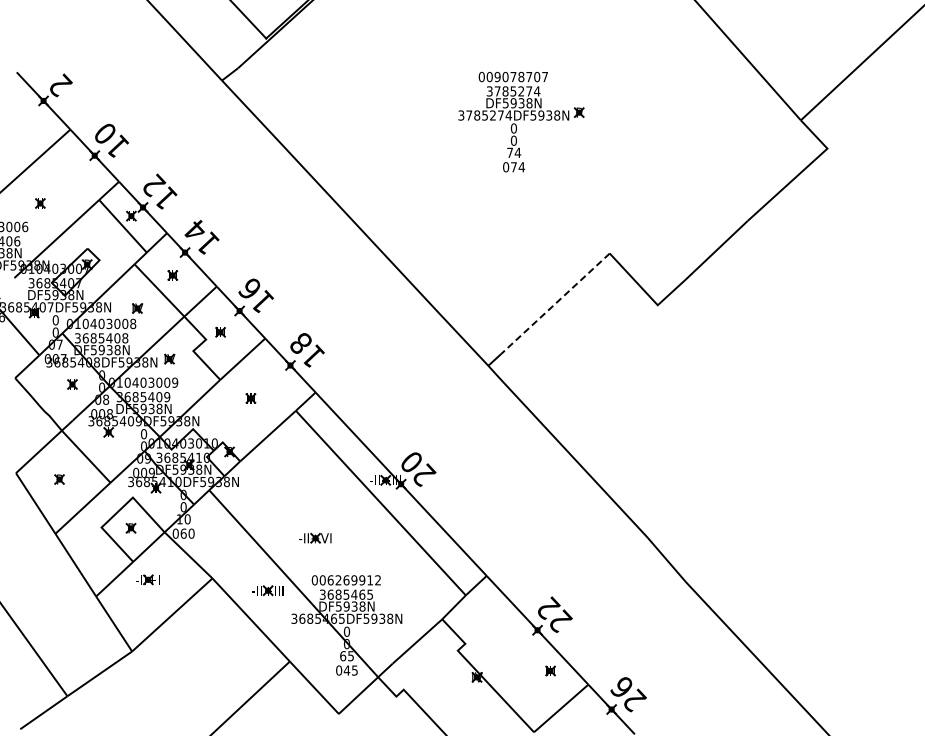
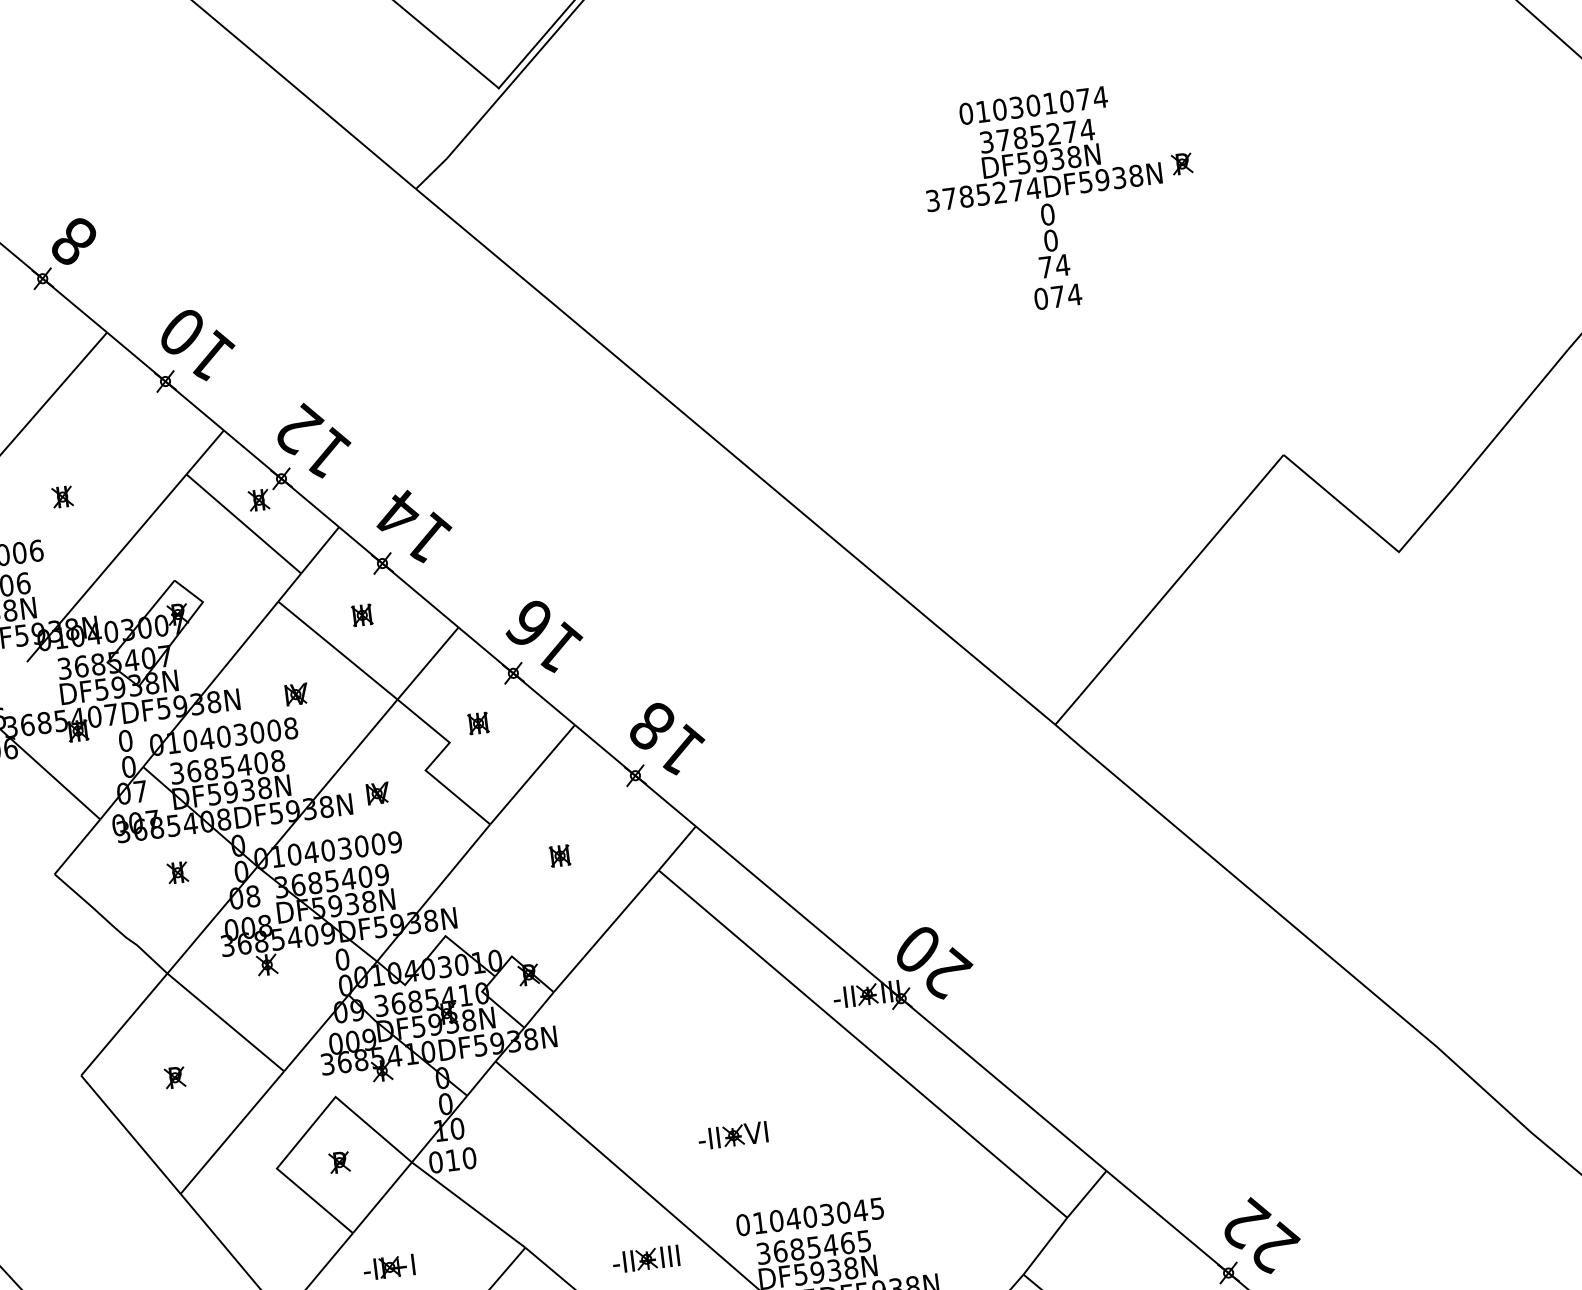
text: (517, 76) -> (1041, 103), 009078707 -> 010301074
text: (60, 85) -> (74, 241), 2 -> 8
line: (555, 303) -> (1181, 575), dashed -> solid
text: (183, 533) -> (452, 1159), 060 -> 010
text: (349, 580) -> (816, 1216), 006269912 -> 010403045

